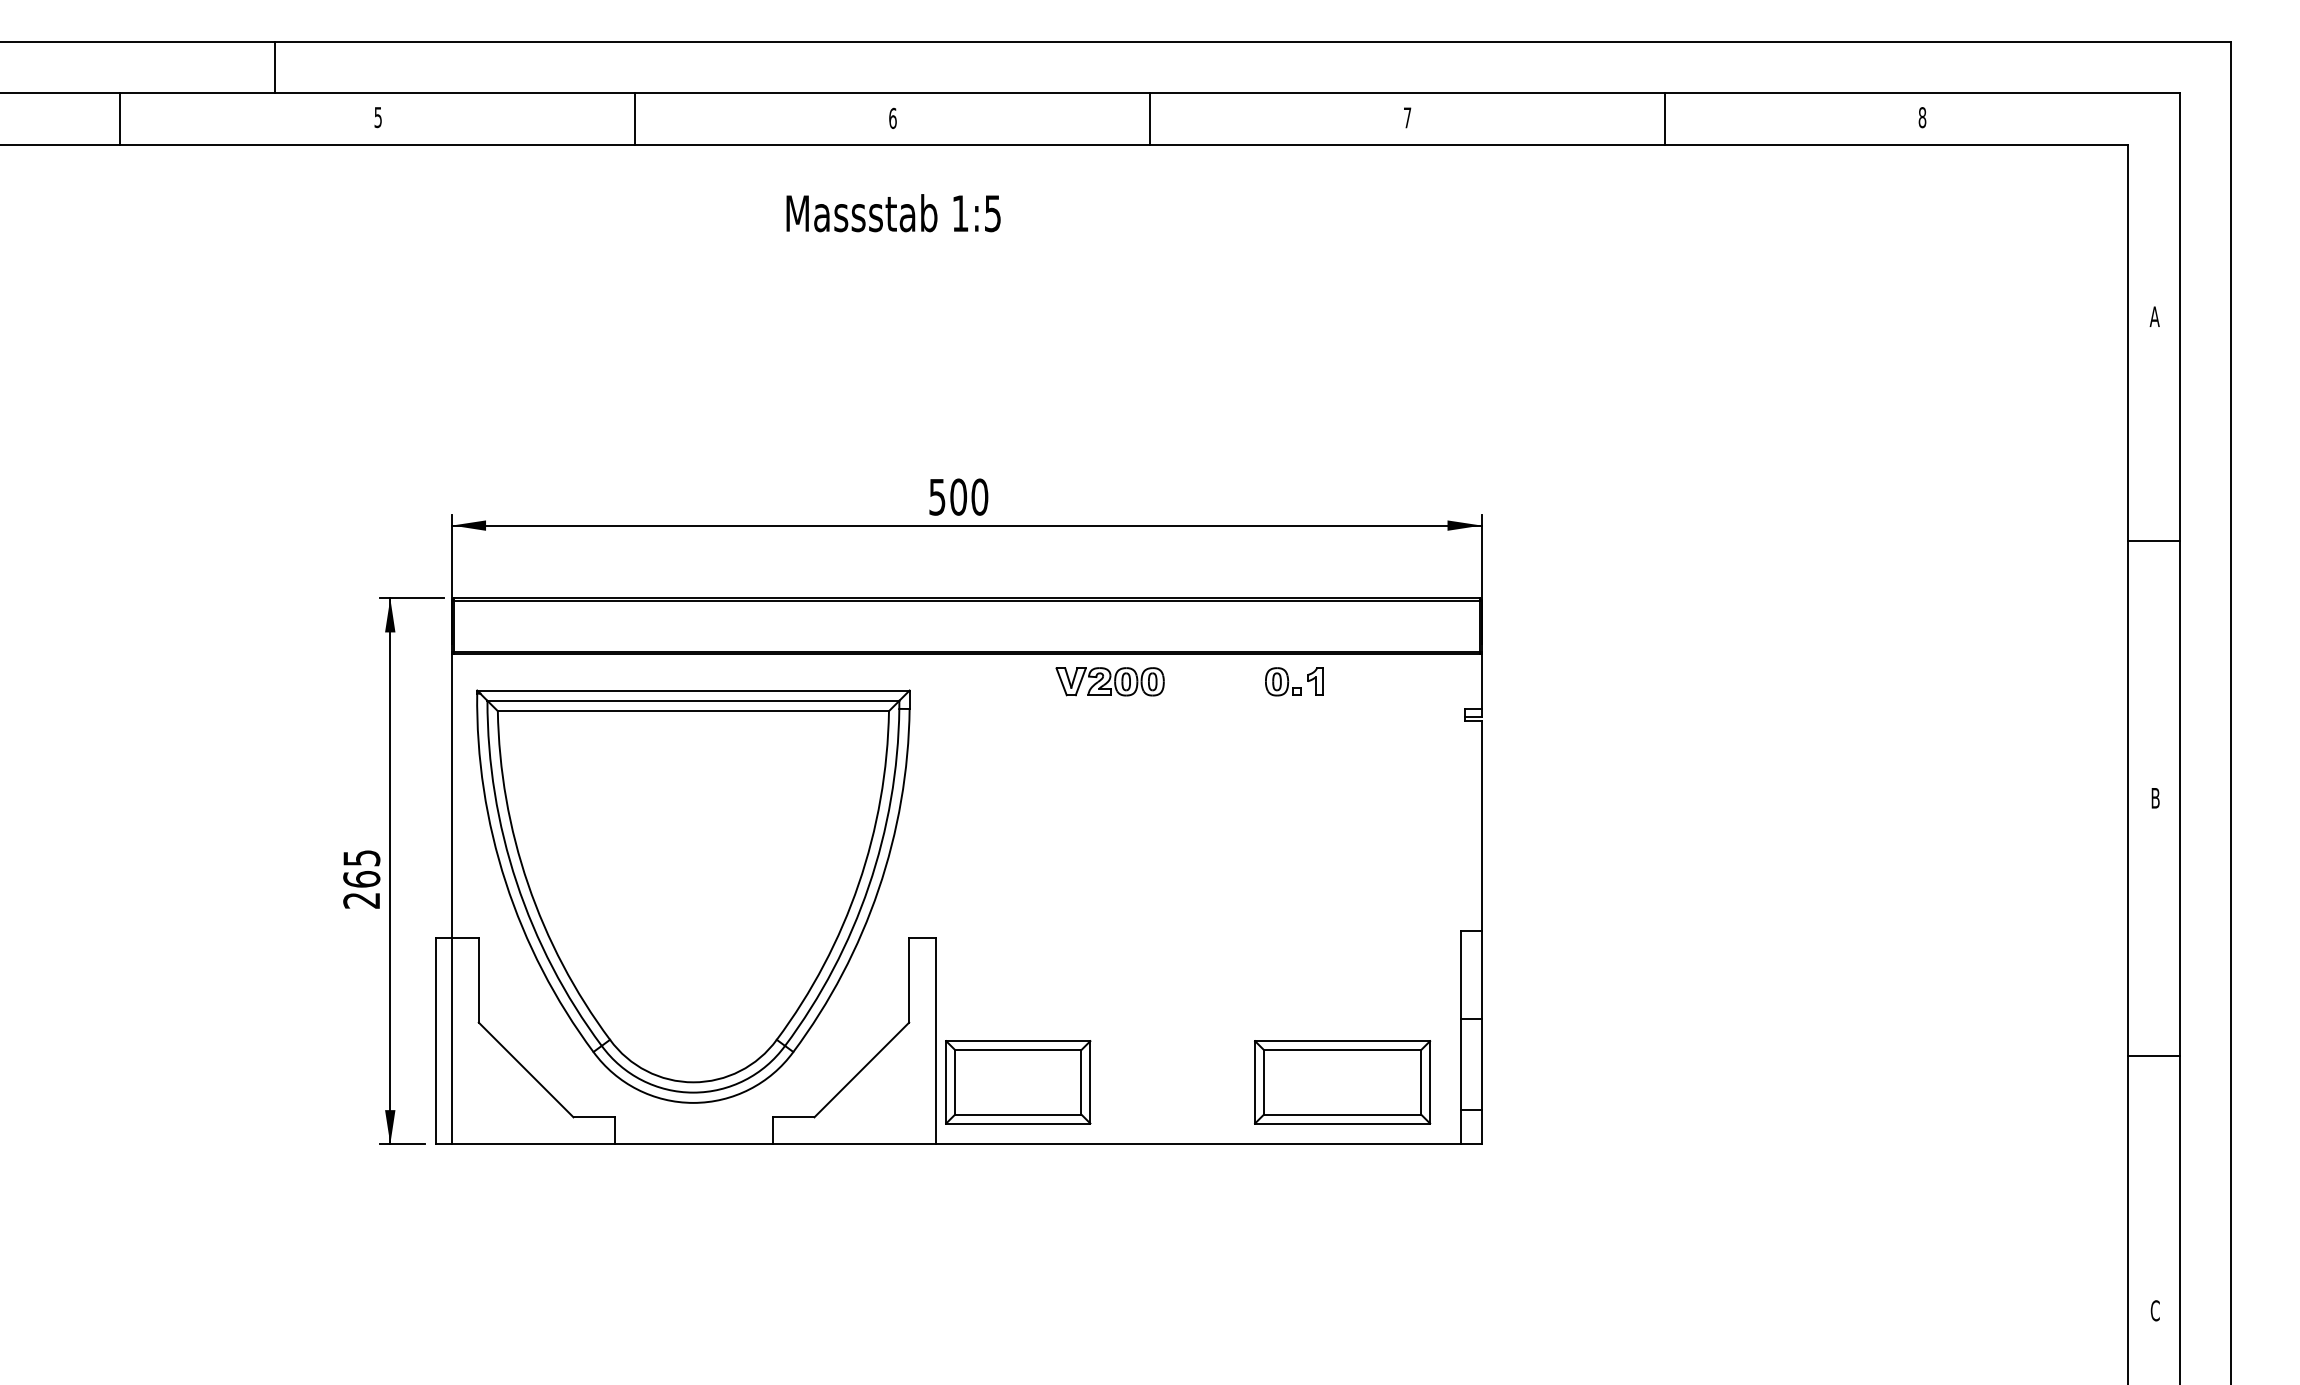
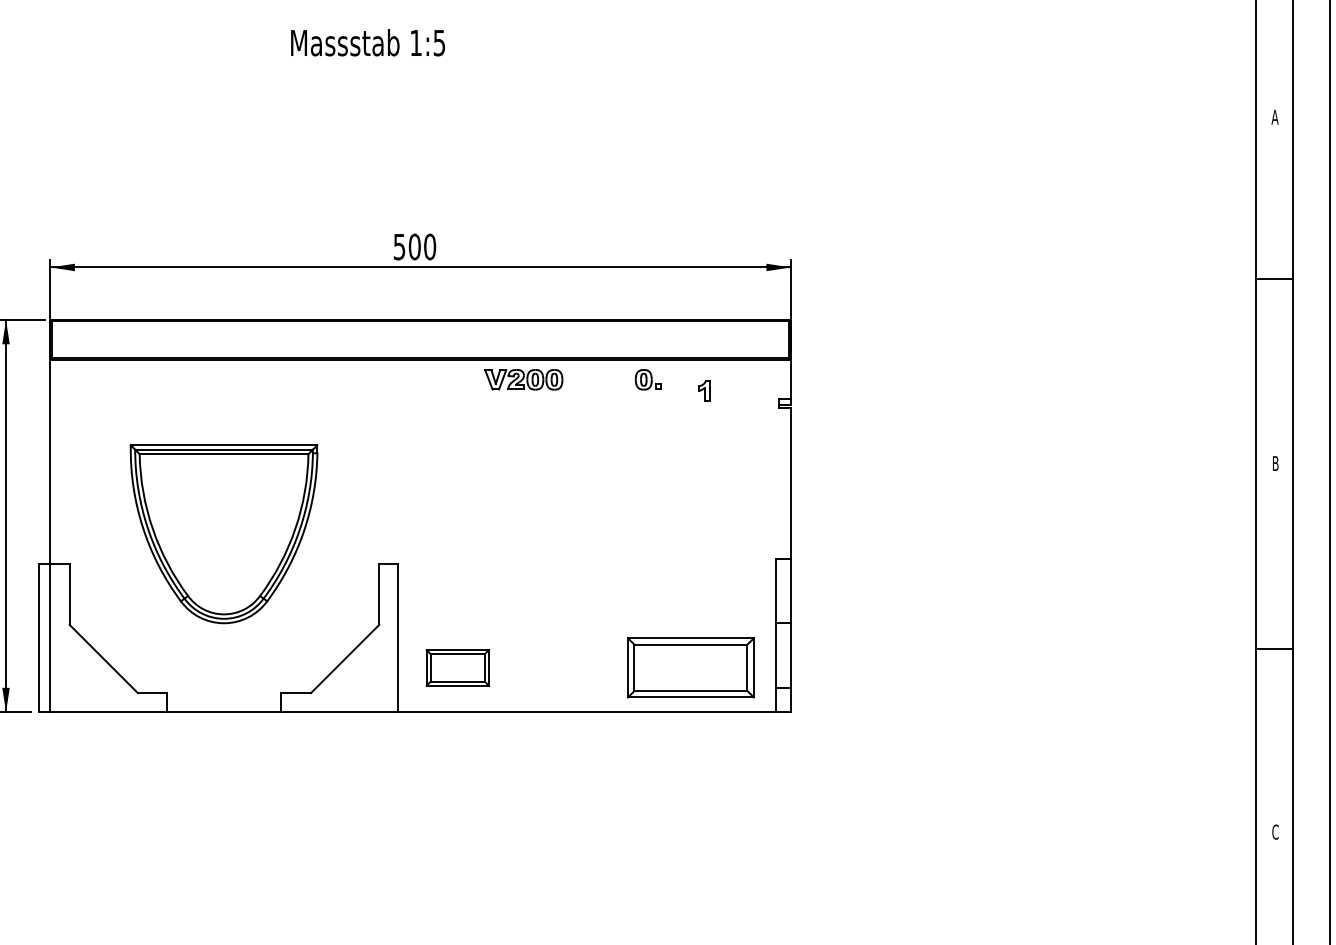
part: (1315, 681) -> (704, 391), moved
part: (693, 896) -> (224, 534), size x0.6
part: (1018, 1082) -> (457, 667), size x0.6

